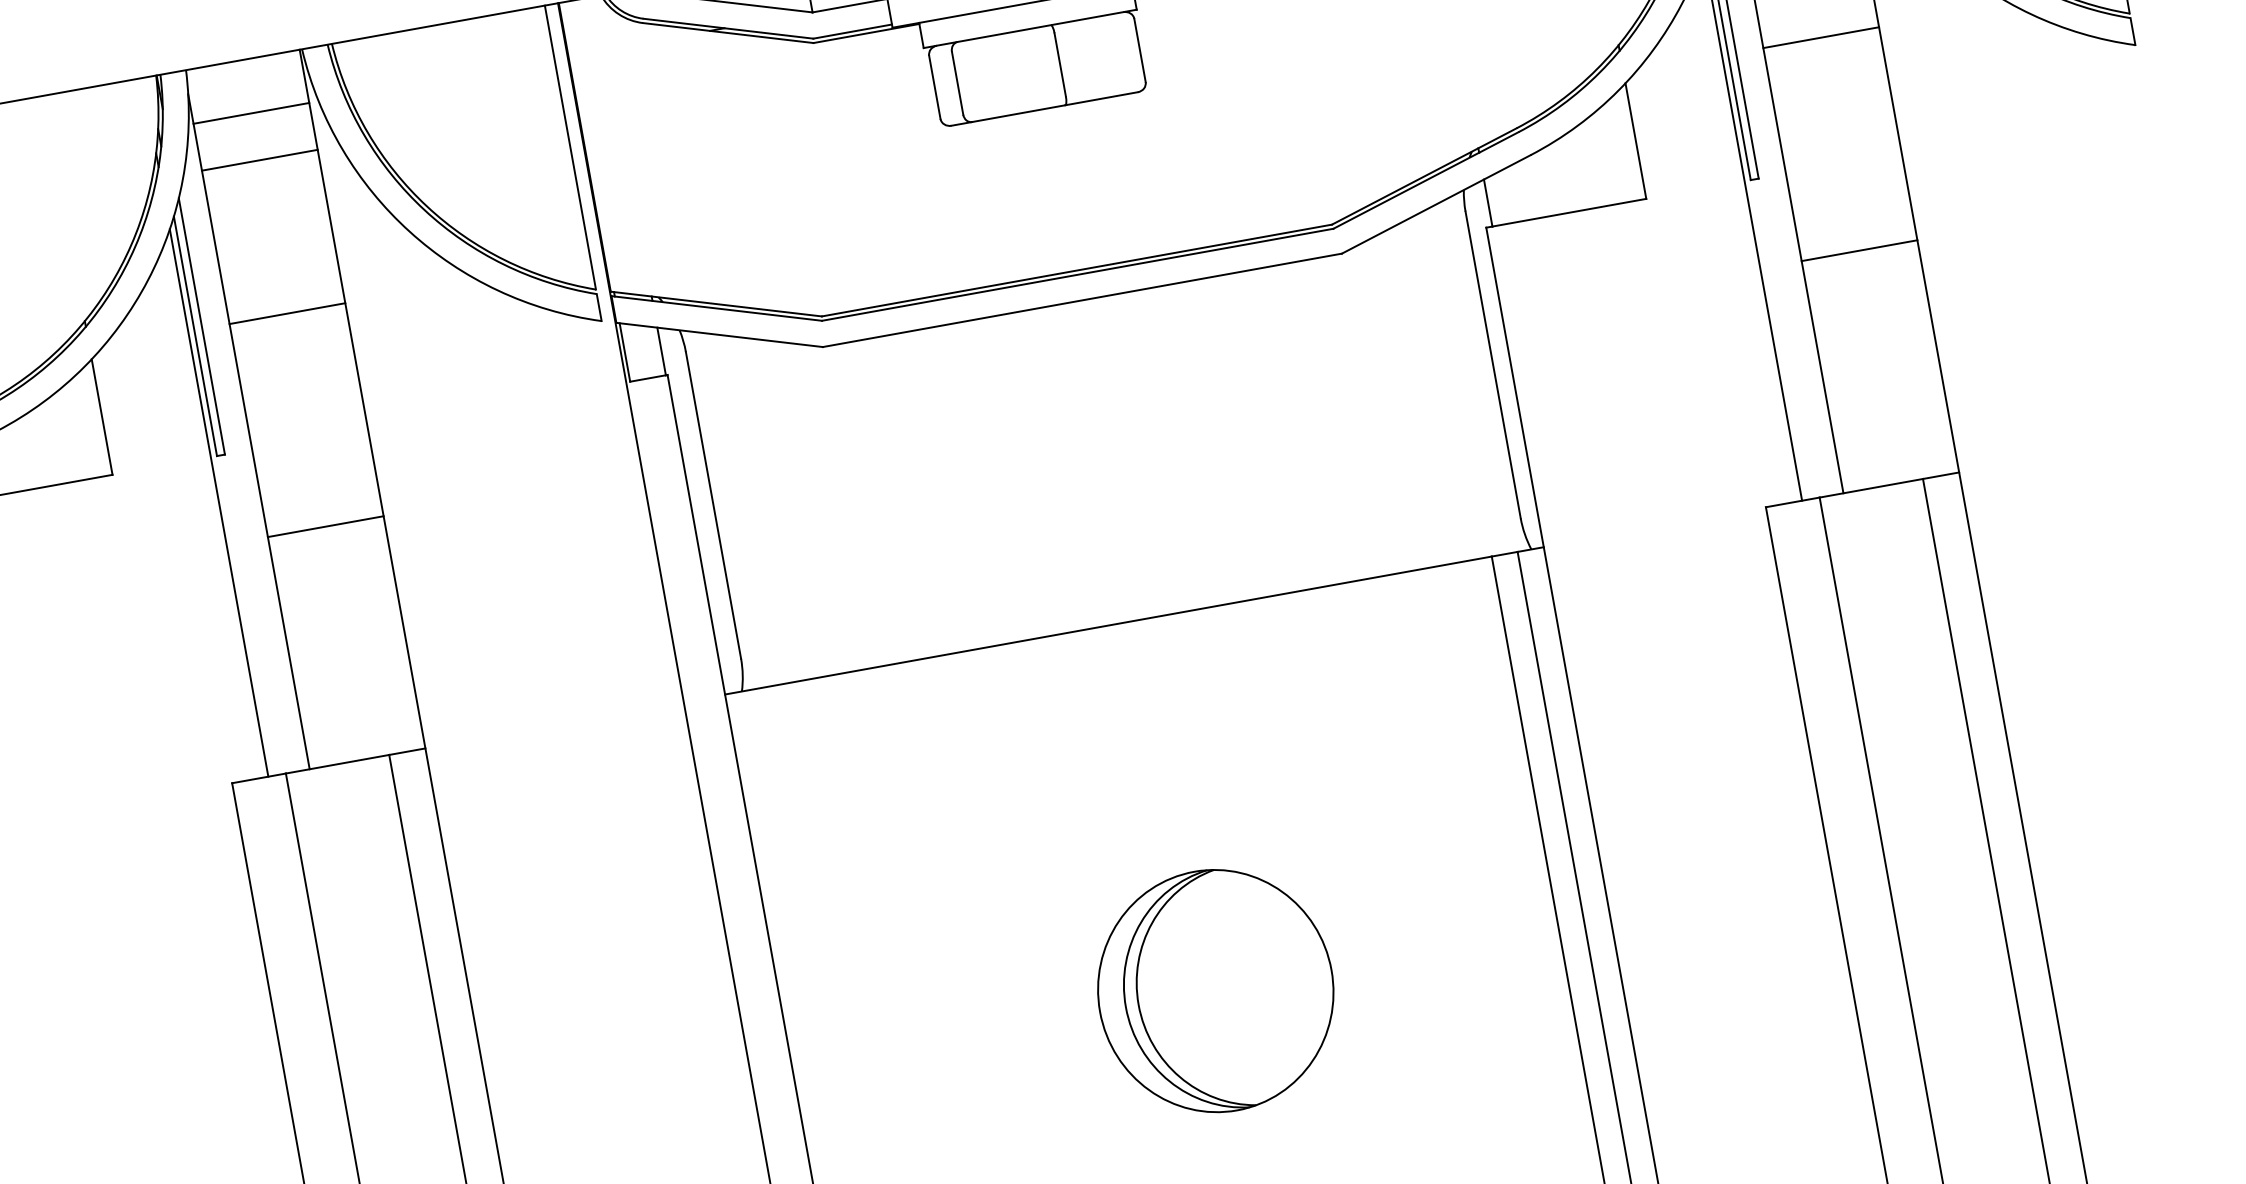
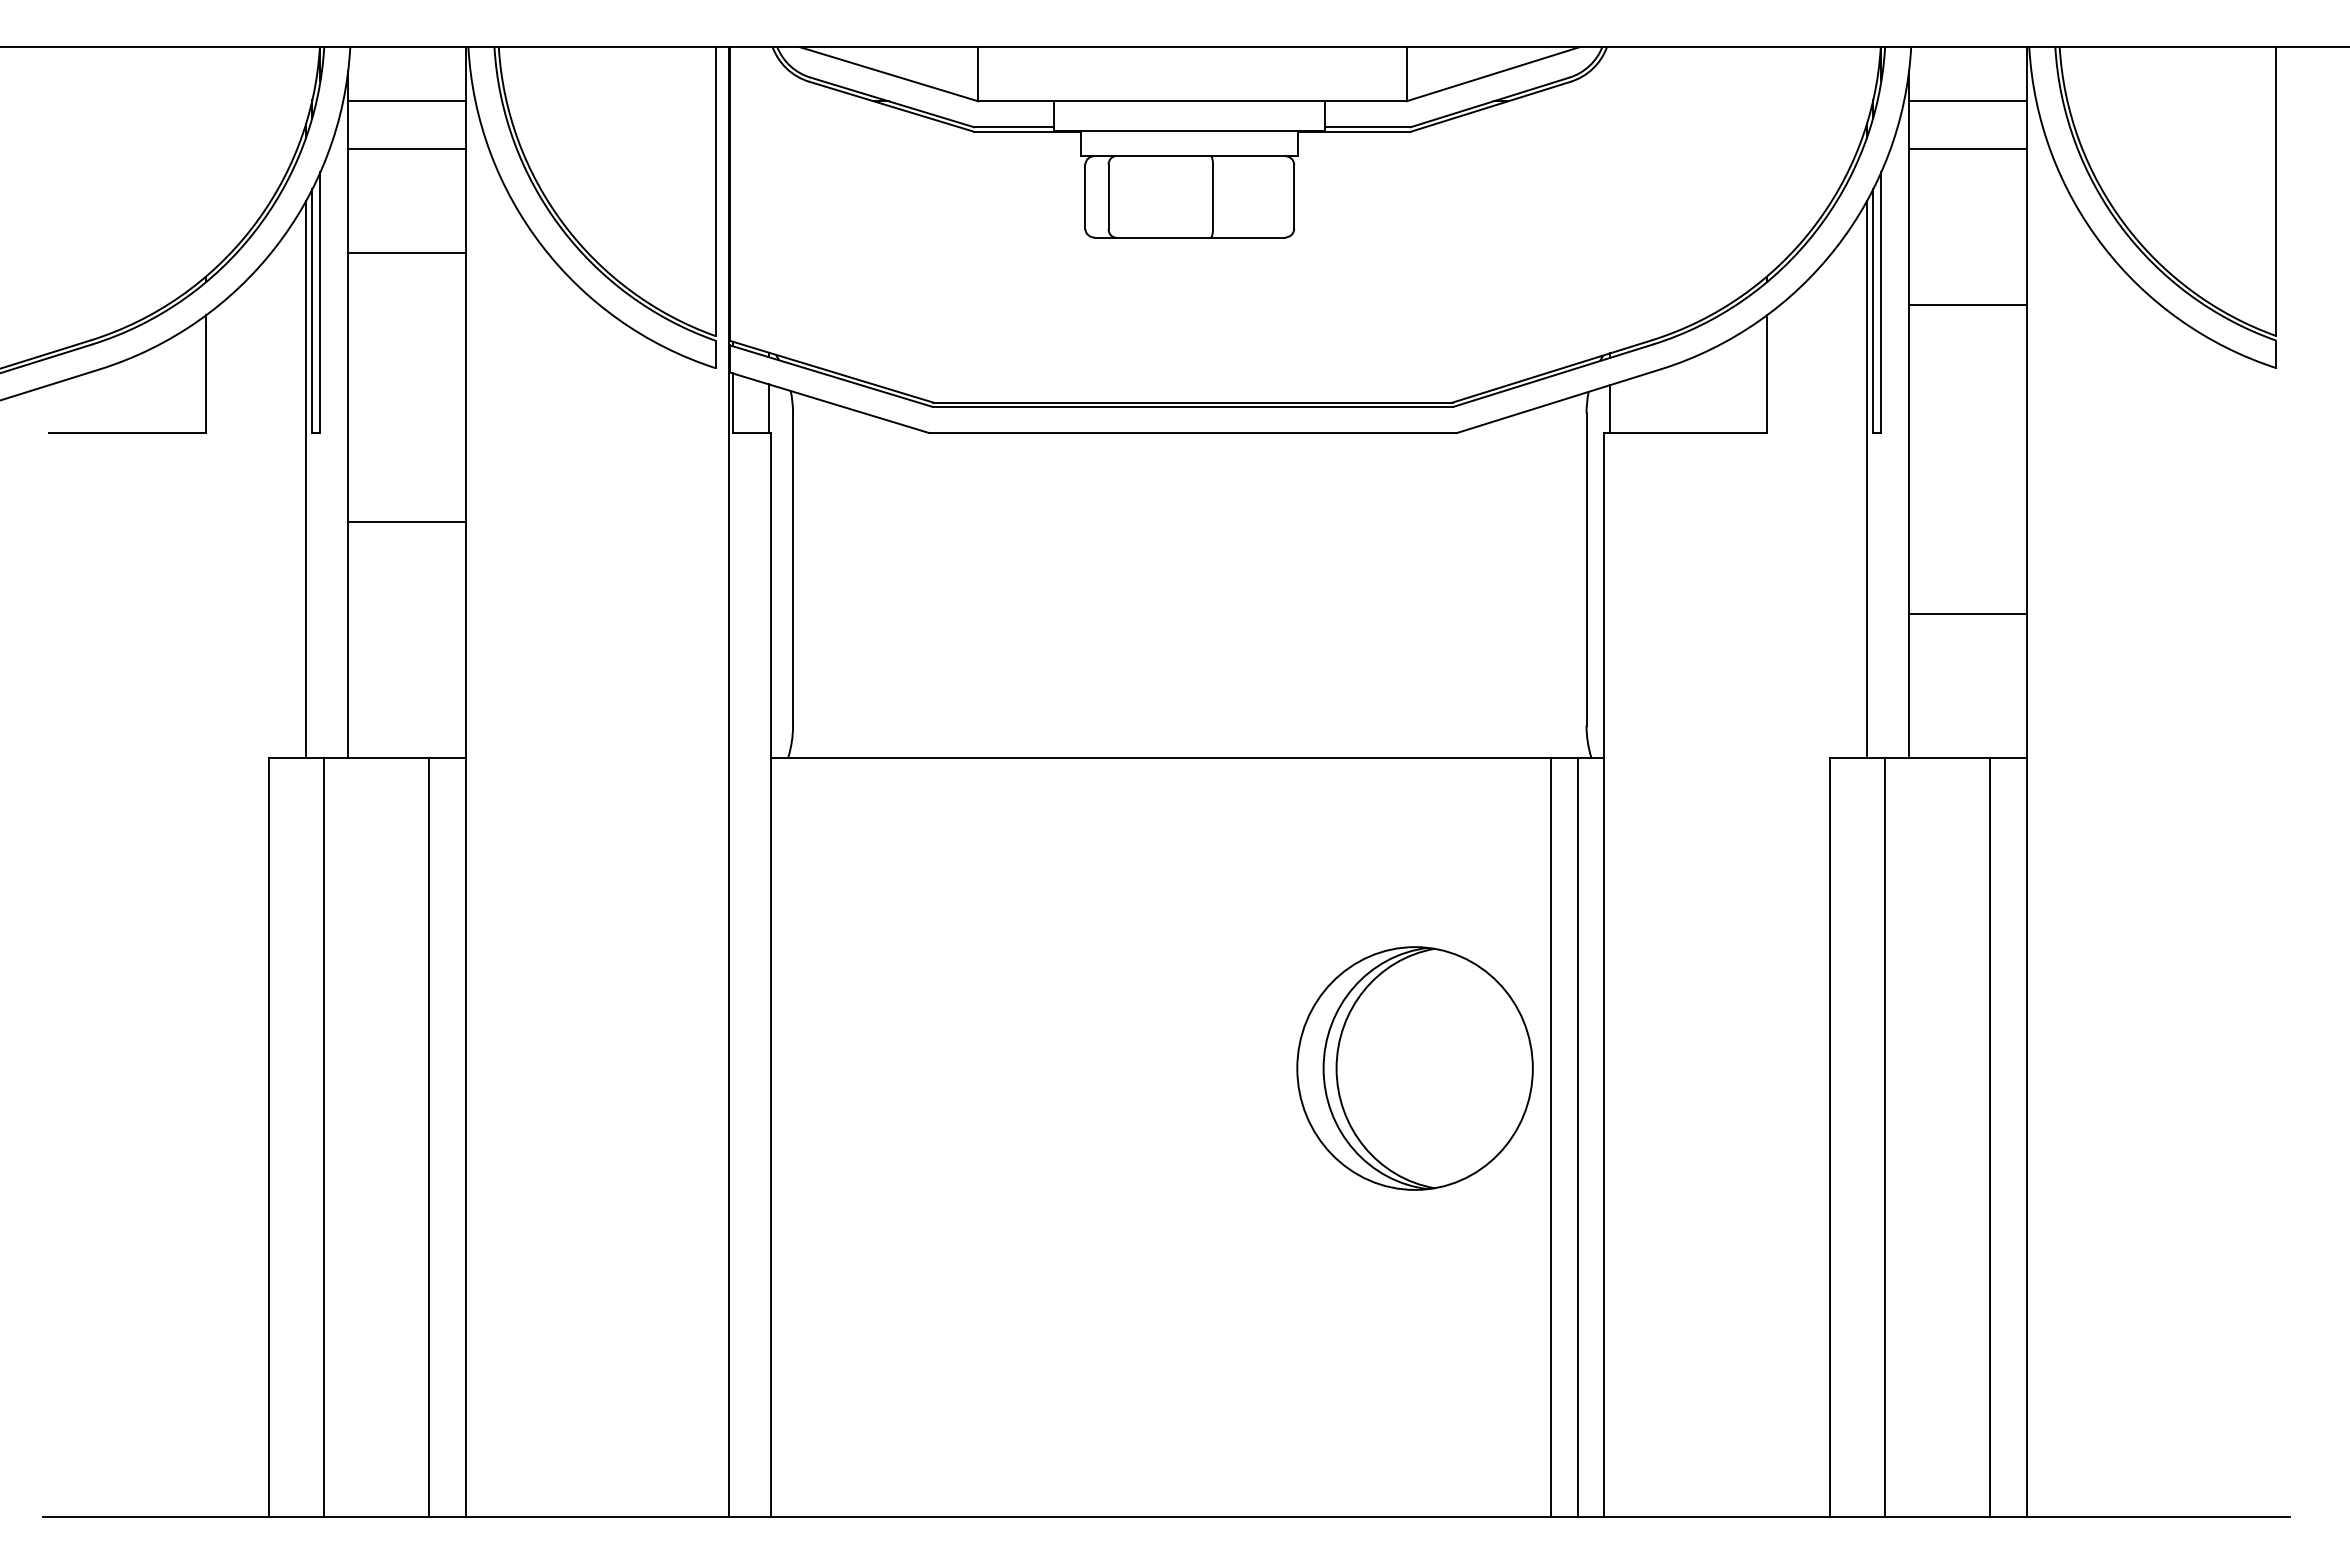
line: (1859, 250) -> (1967, 613), moved
line: (286, 314) -> (406, 253), moved
part: (1215, 991) -> (1414, 1068), moved

